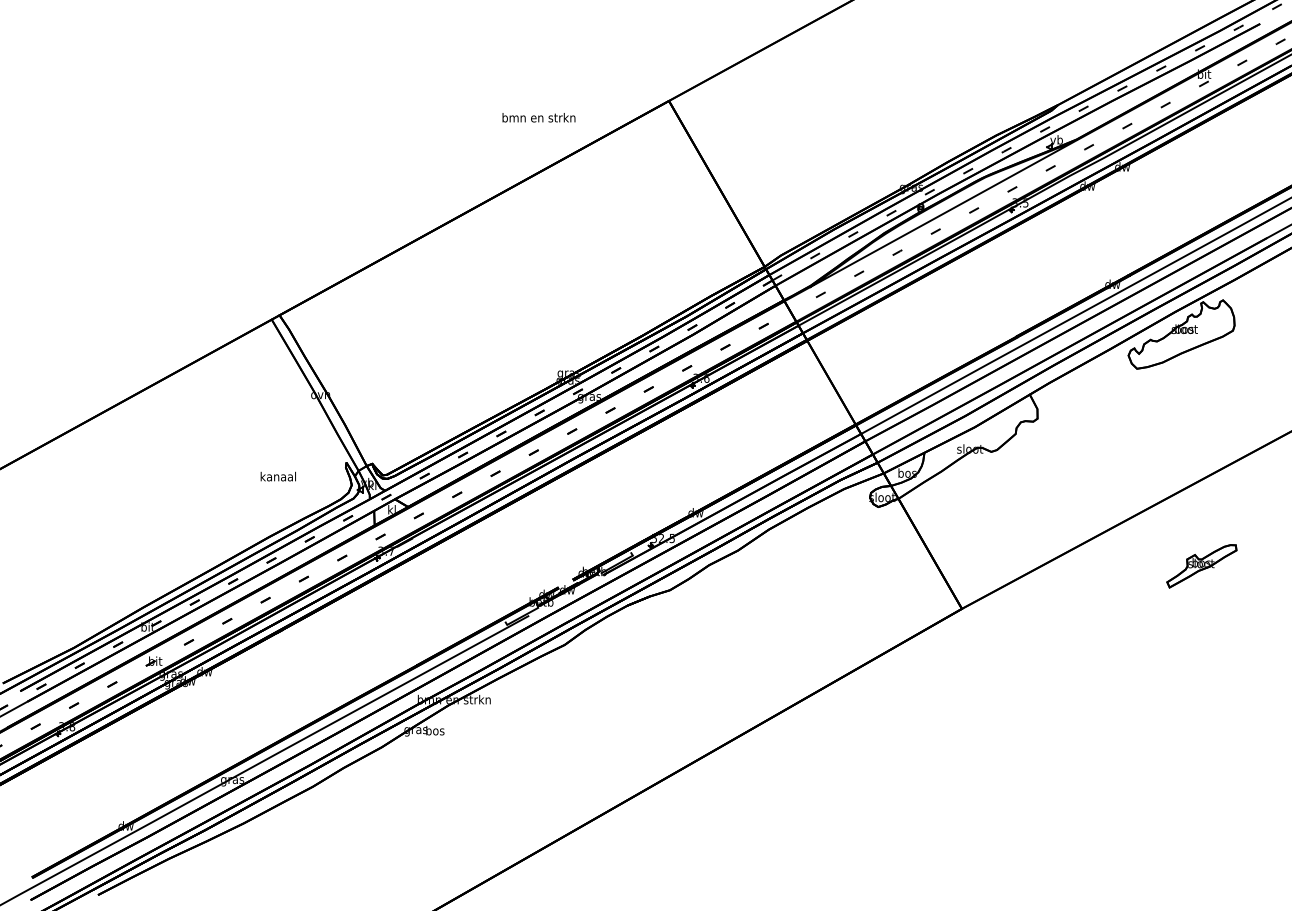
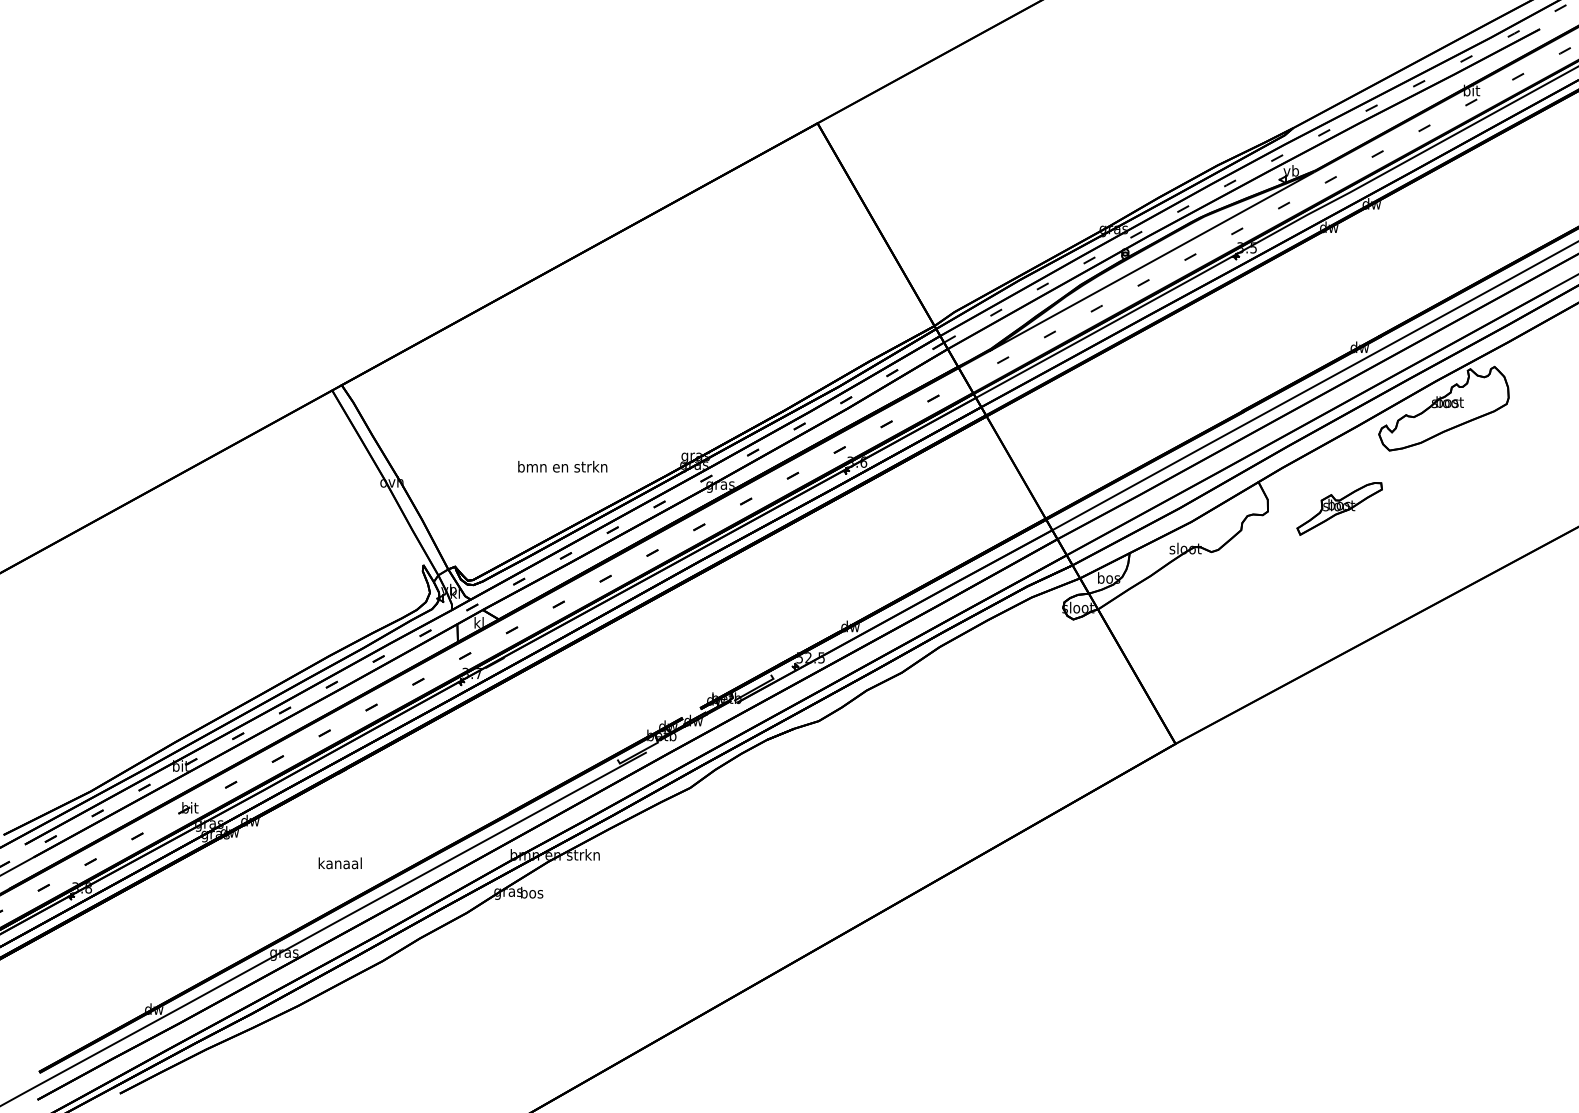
text: (538, 117) -> (562, 466), moved
text: (277, 476) -> (339, 863), moved
part: (1201, 565) -> (1339, 508), moved

